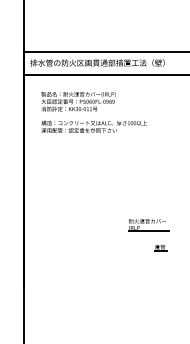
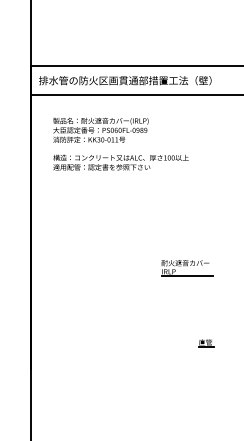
part: (148, 225) -> (186, 268), moved
part: (160, 247) -> (206, 342), moved

